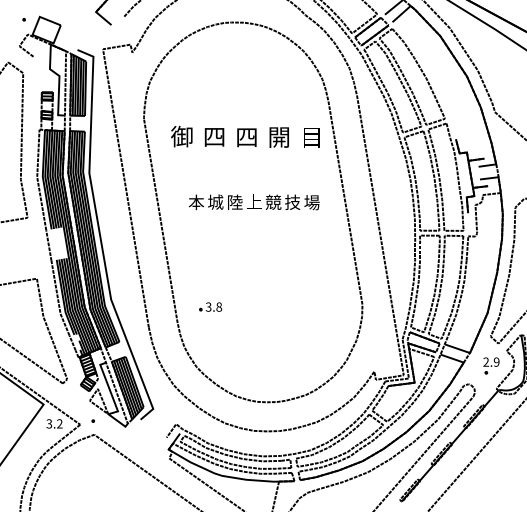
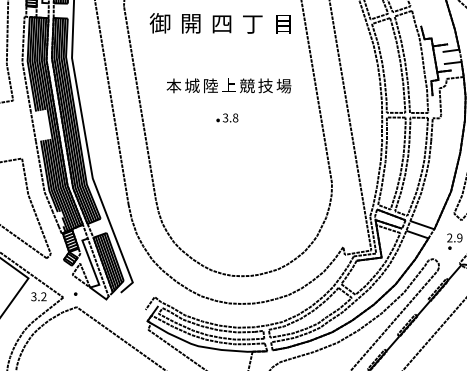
text: (214, 137) -> (191, 24), 四 -> 開
text: (279, 137) -> (253, 24), 開 -> 丁
part: (210, 306) -> (227, 117), moved

